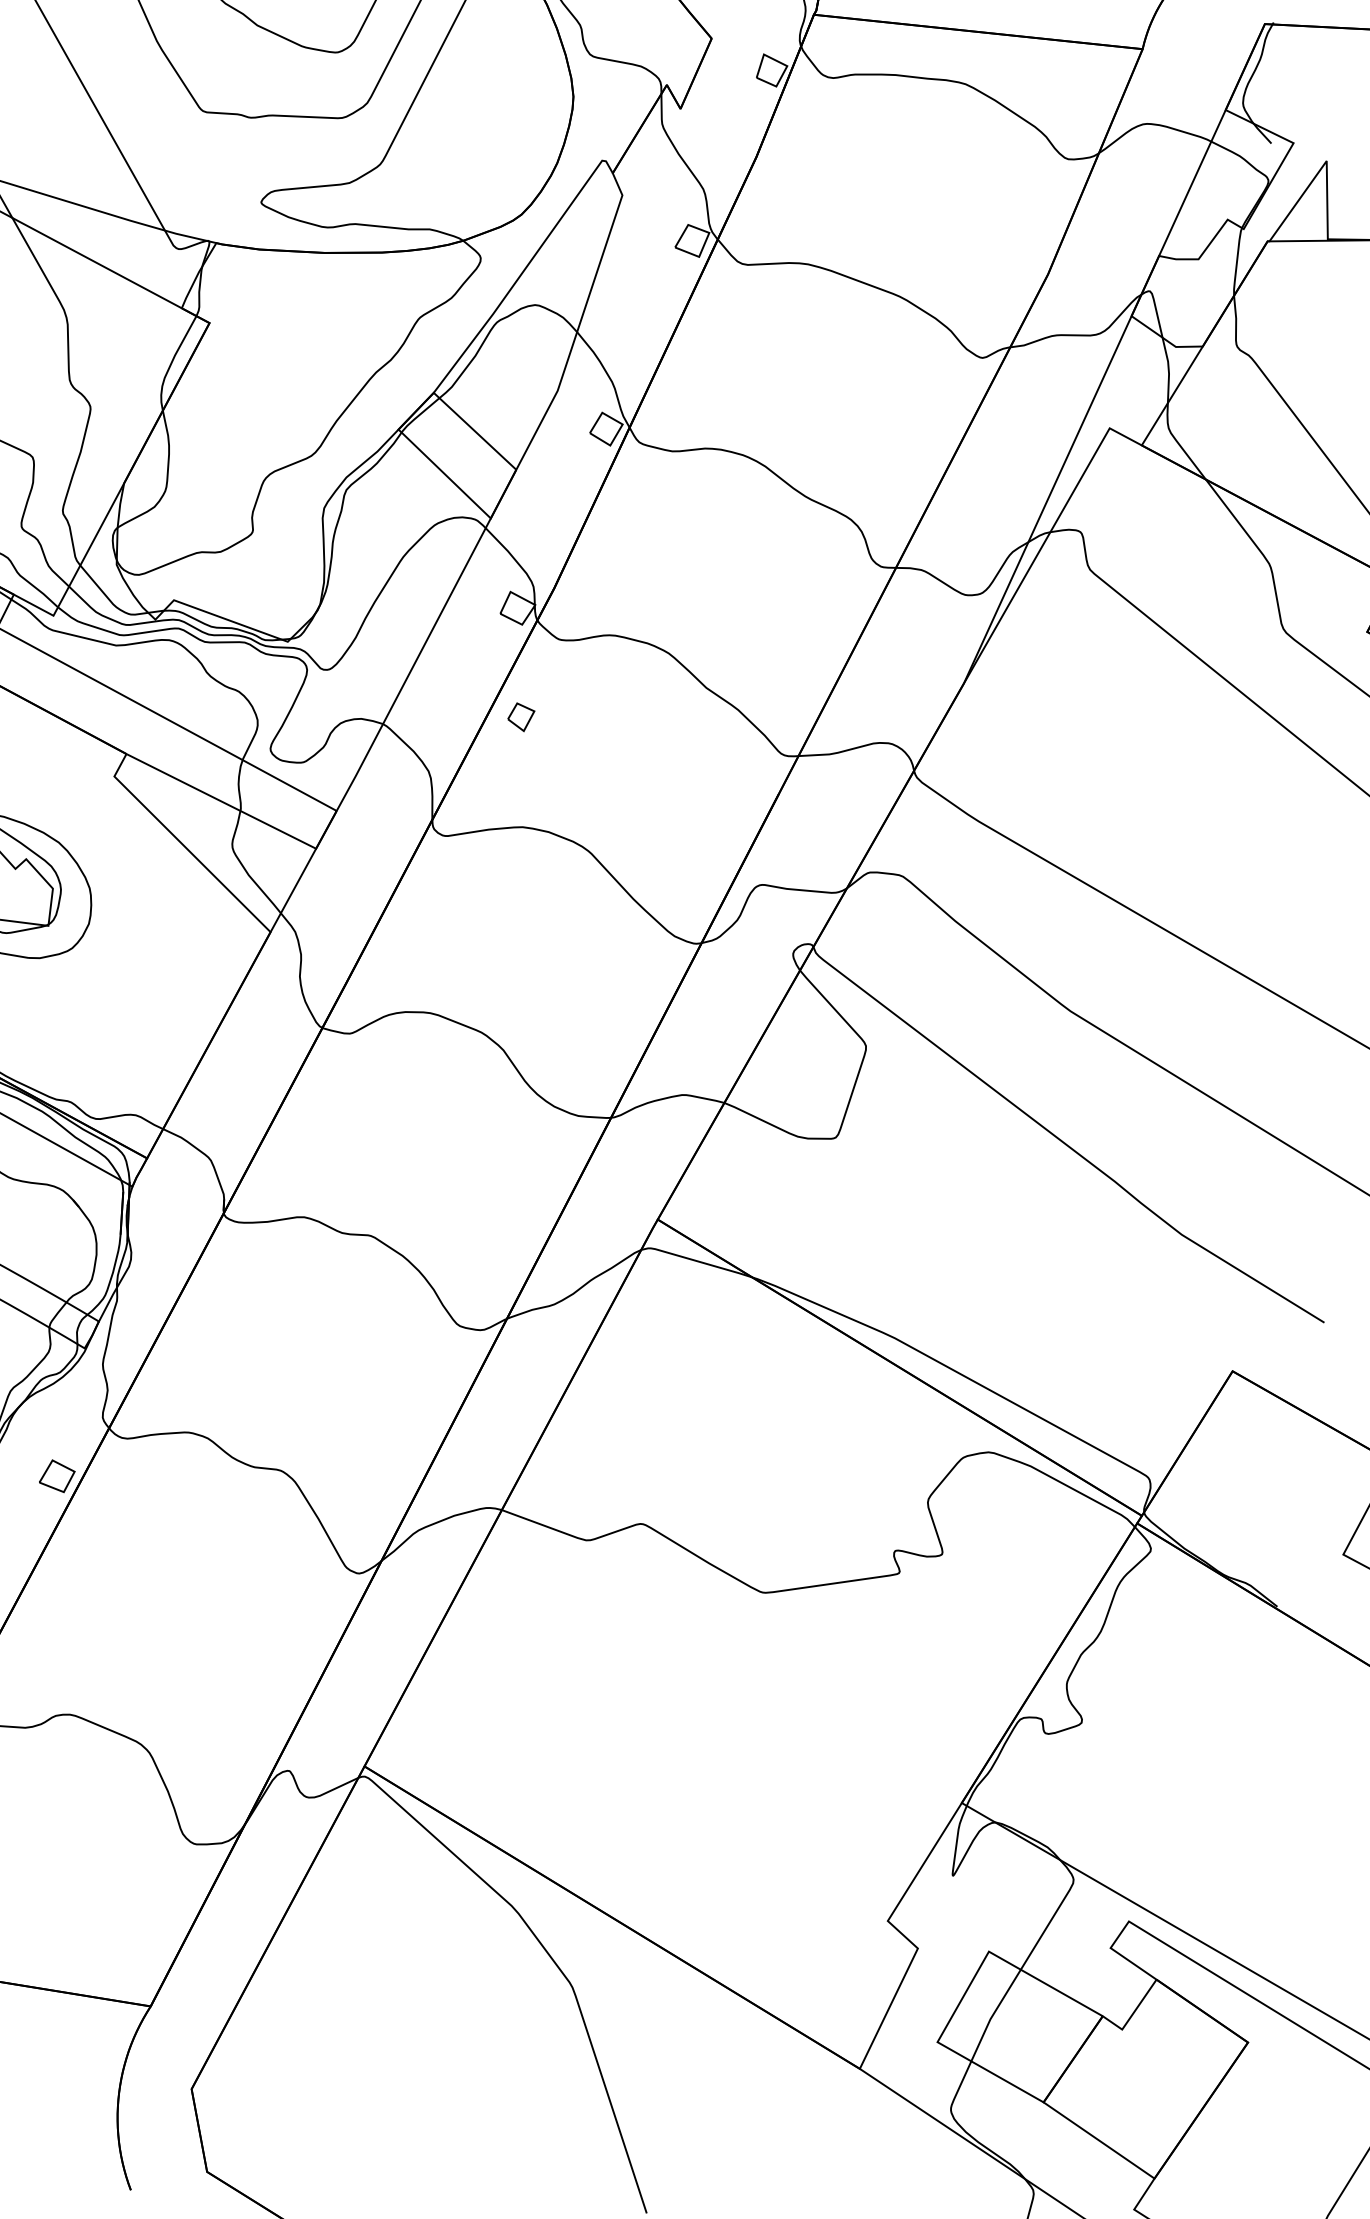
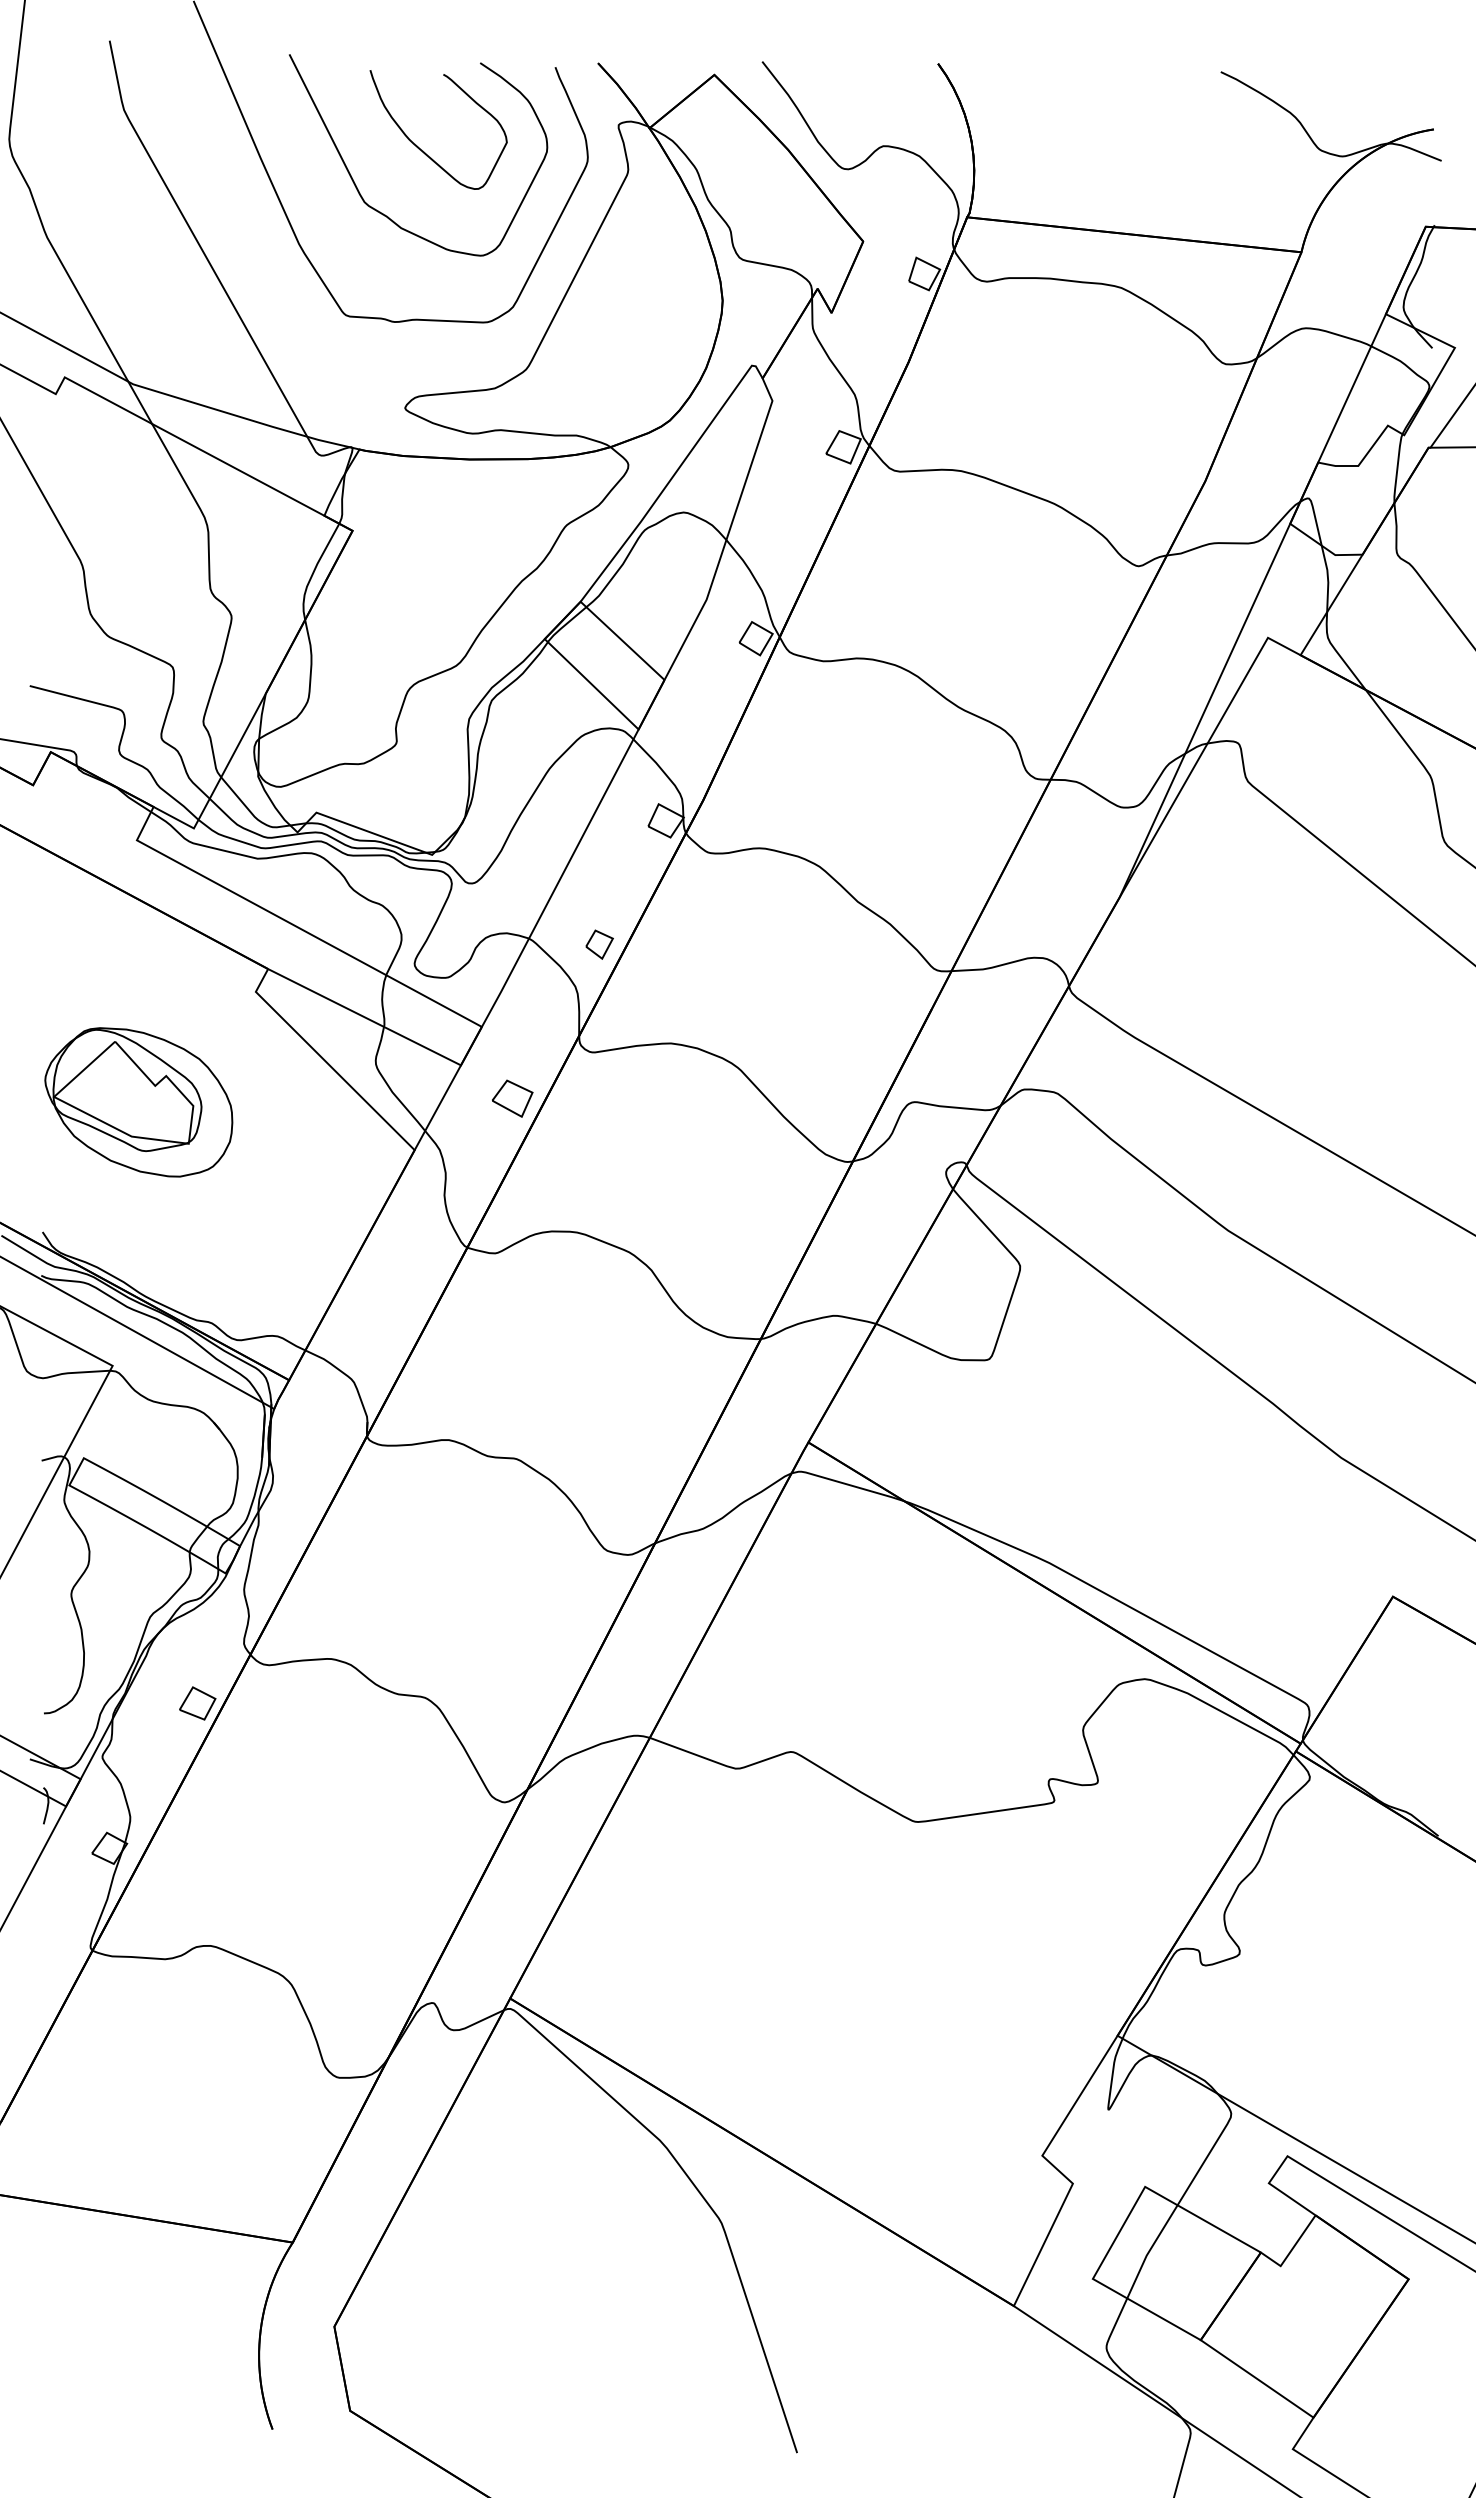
part: (521, 717) -> (599, 944), moved
part: (366, 881) -> (512, 1098), added

